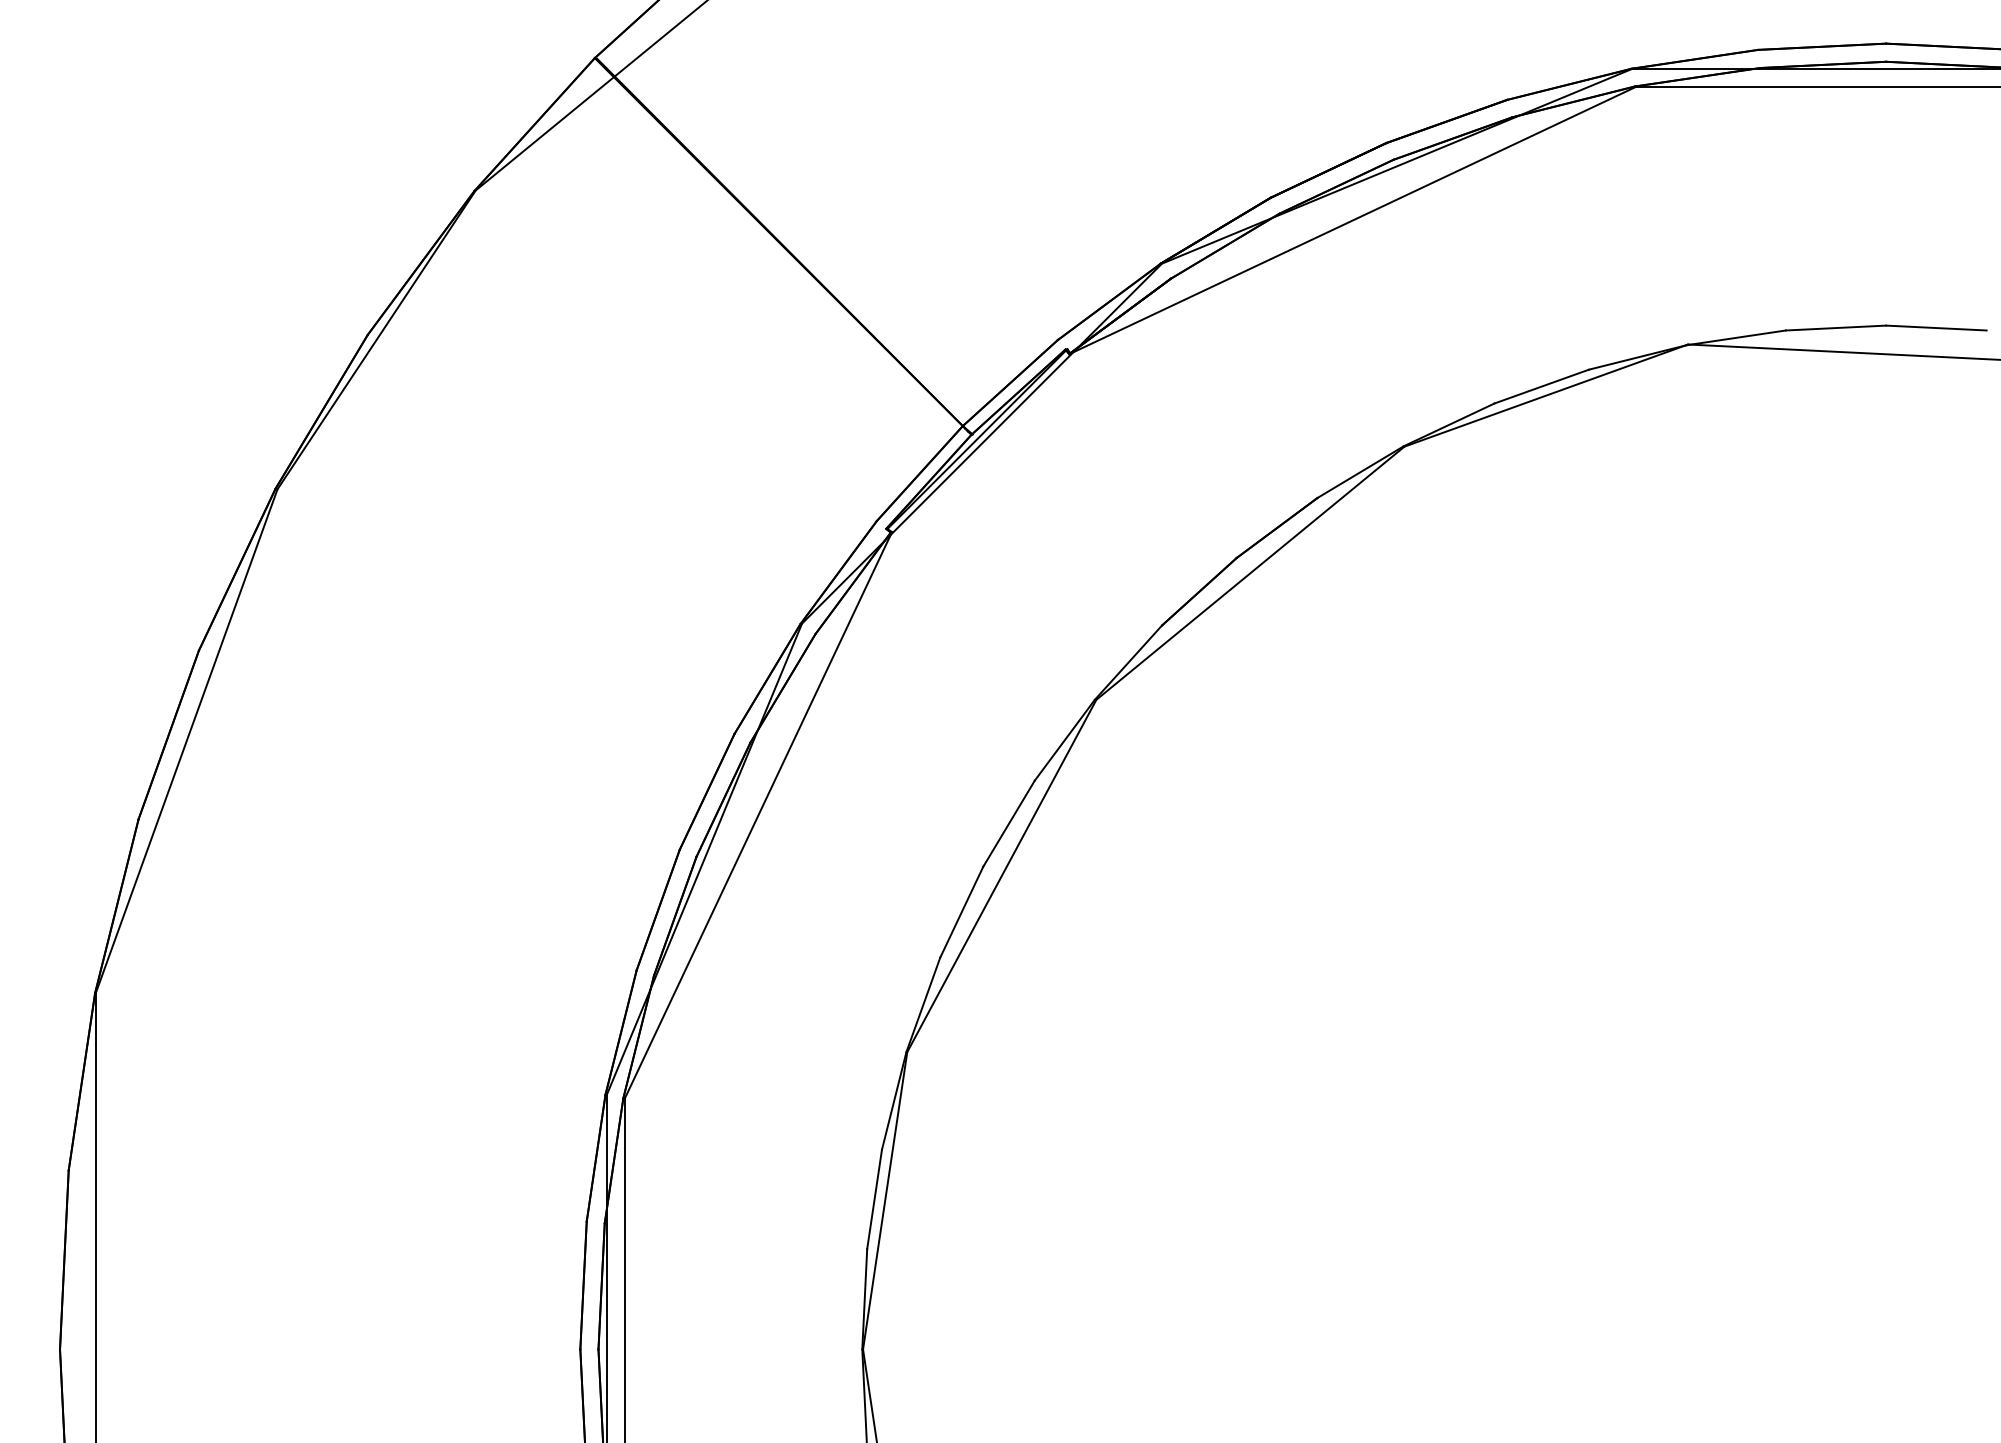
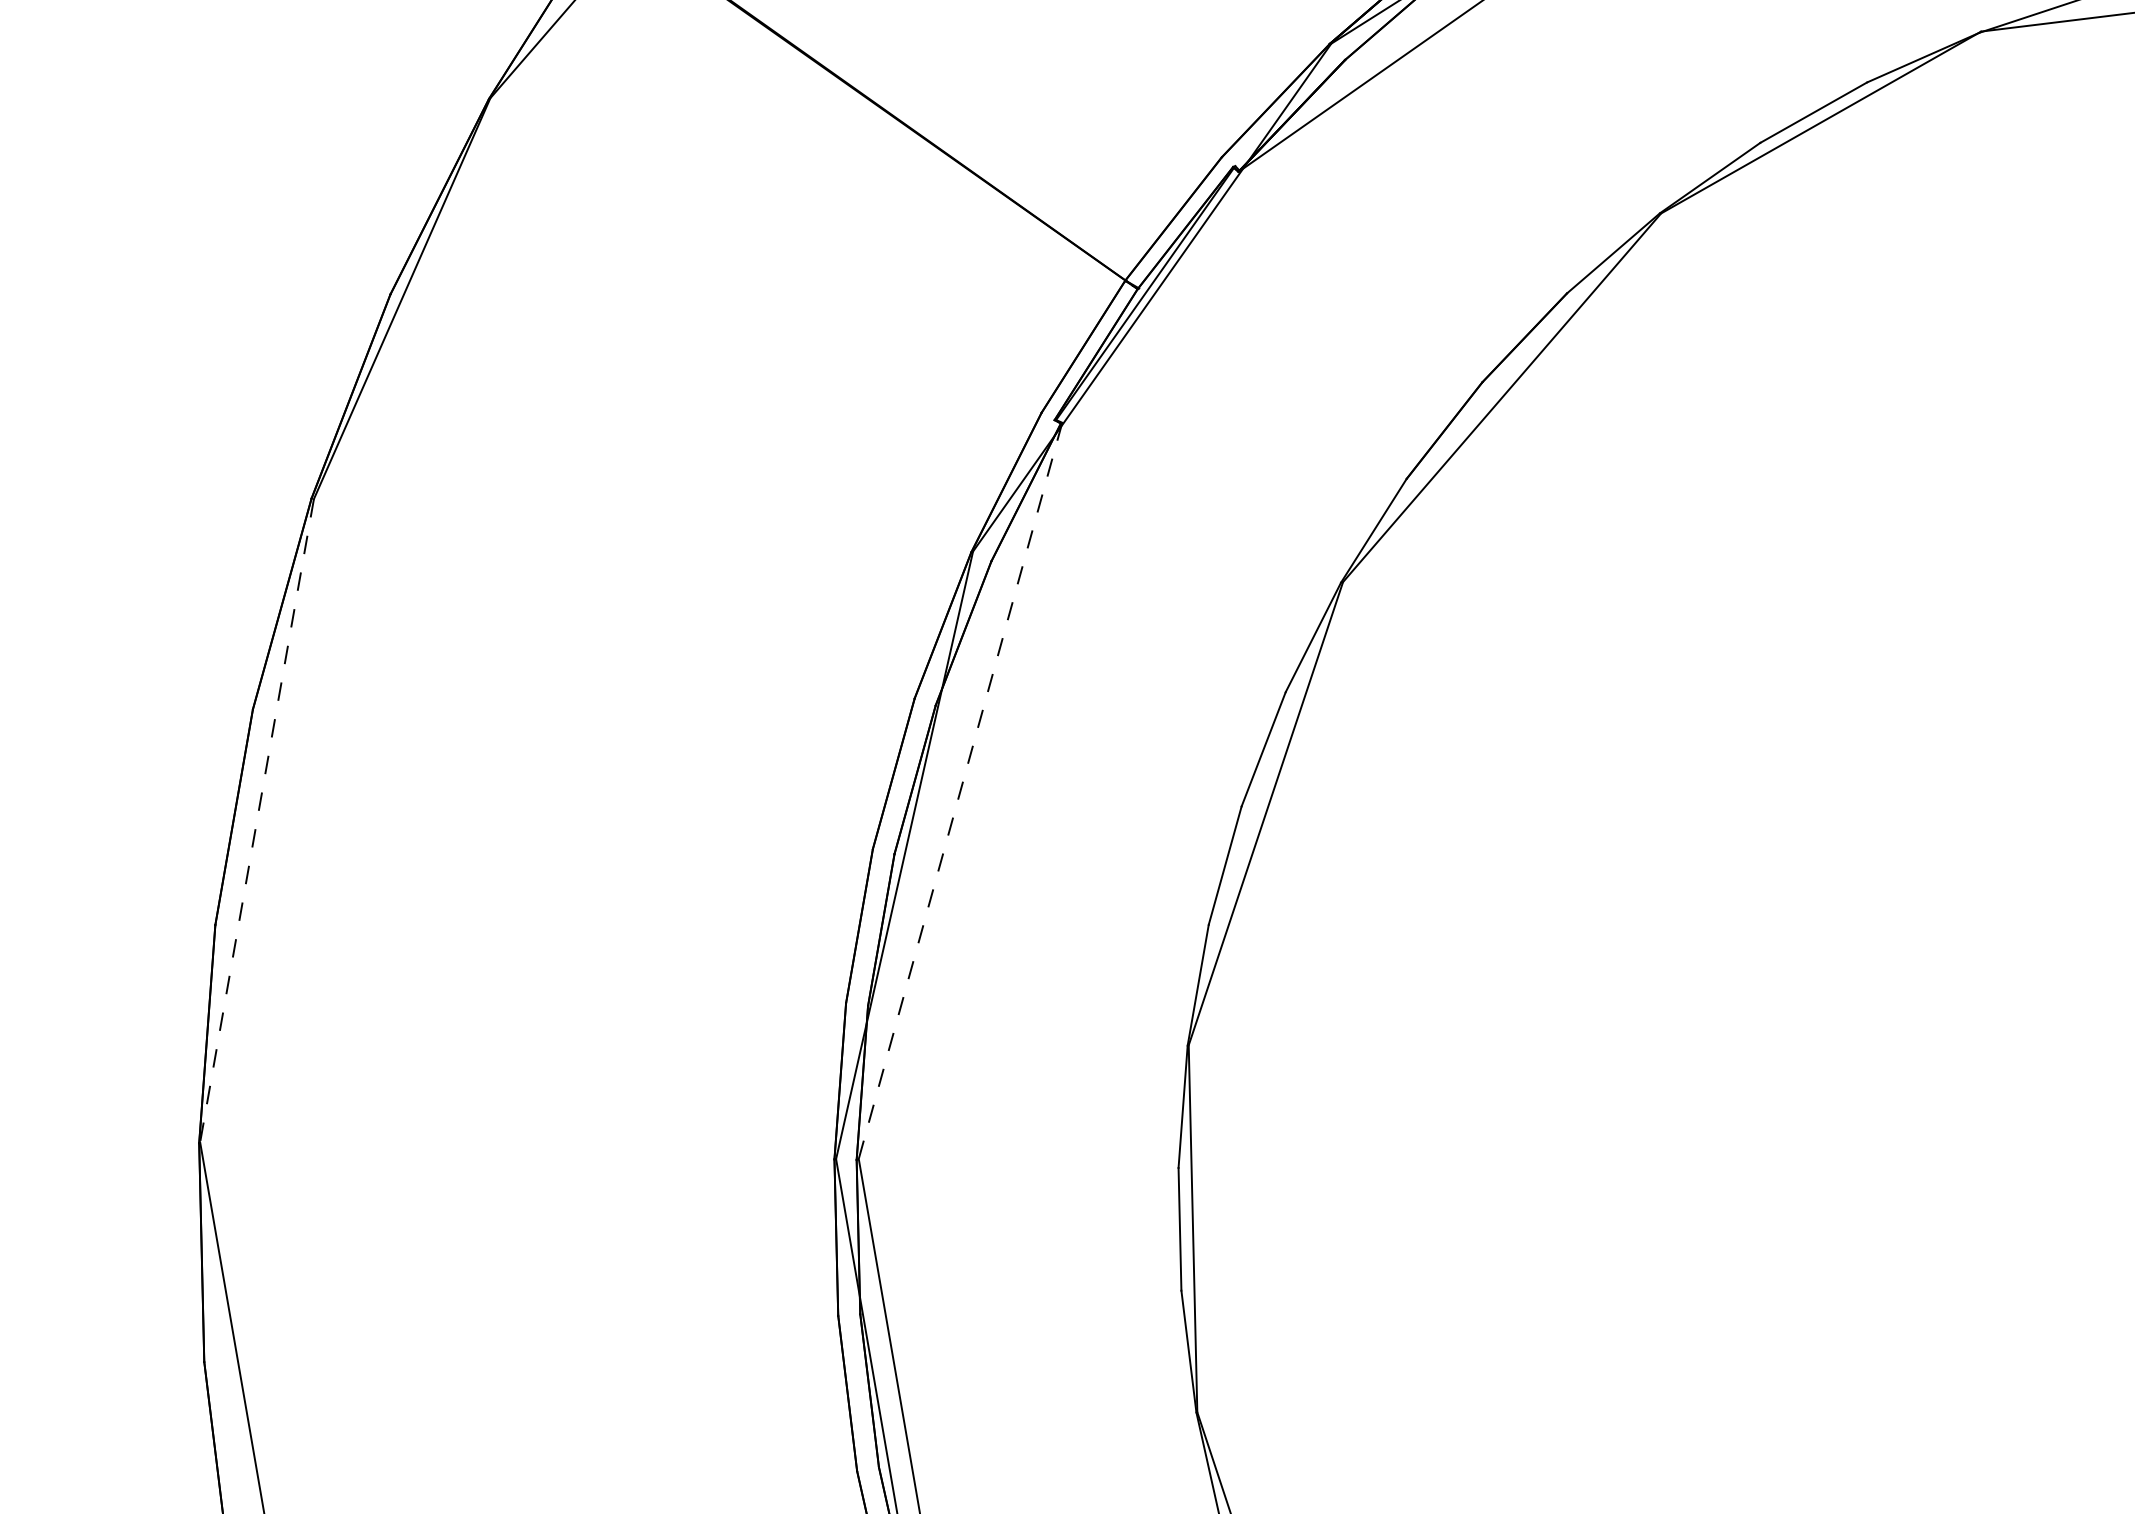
line: (186, 741) -> (256, 821), solid -> dashed
line: (758, 814) -> (960, 790), solid -> dashed

